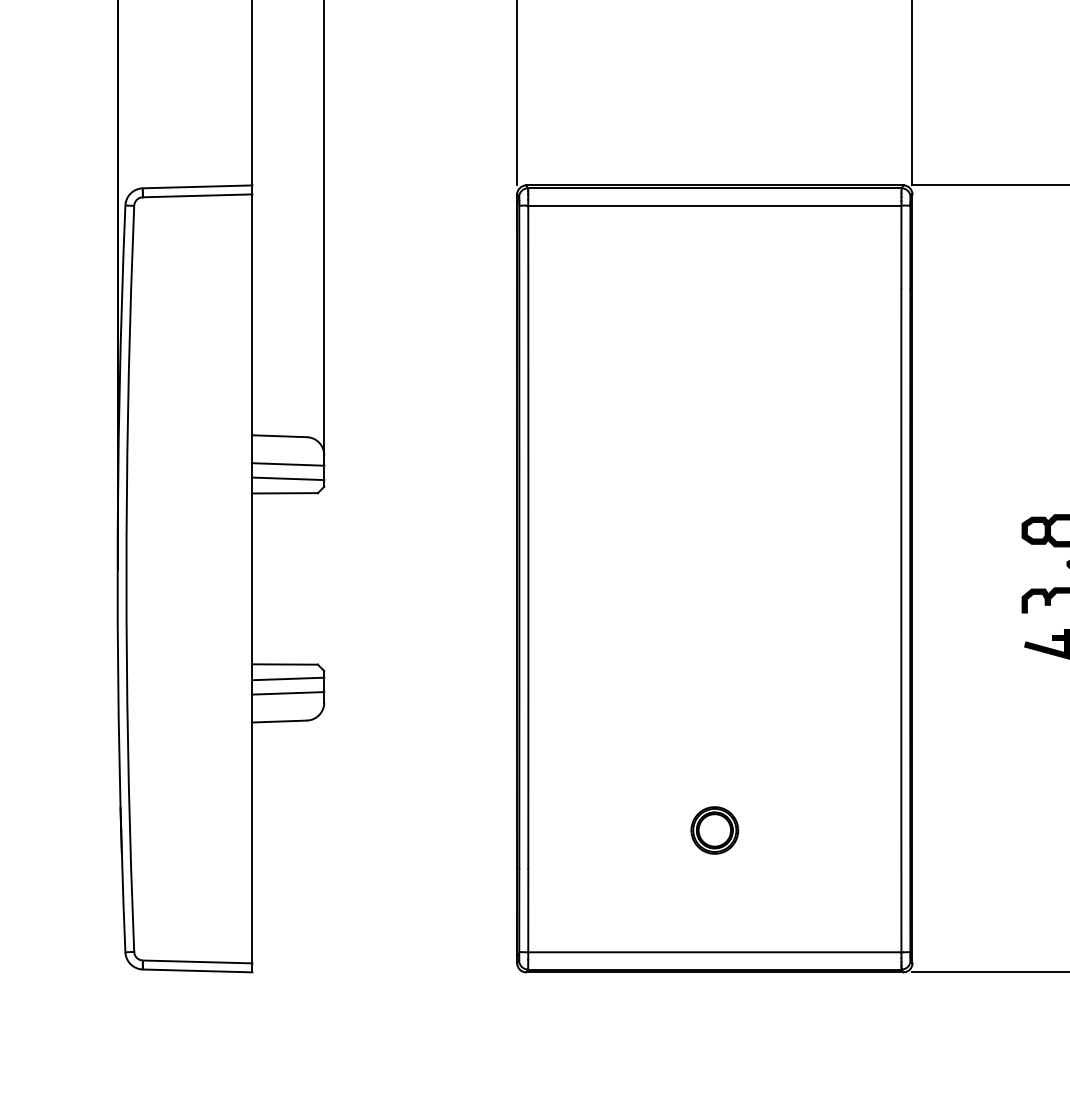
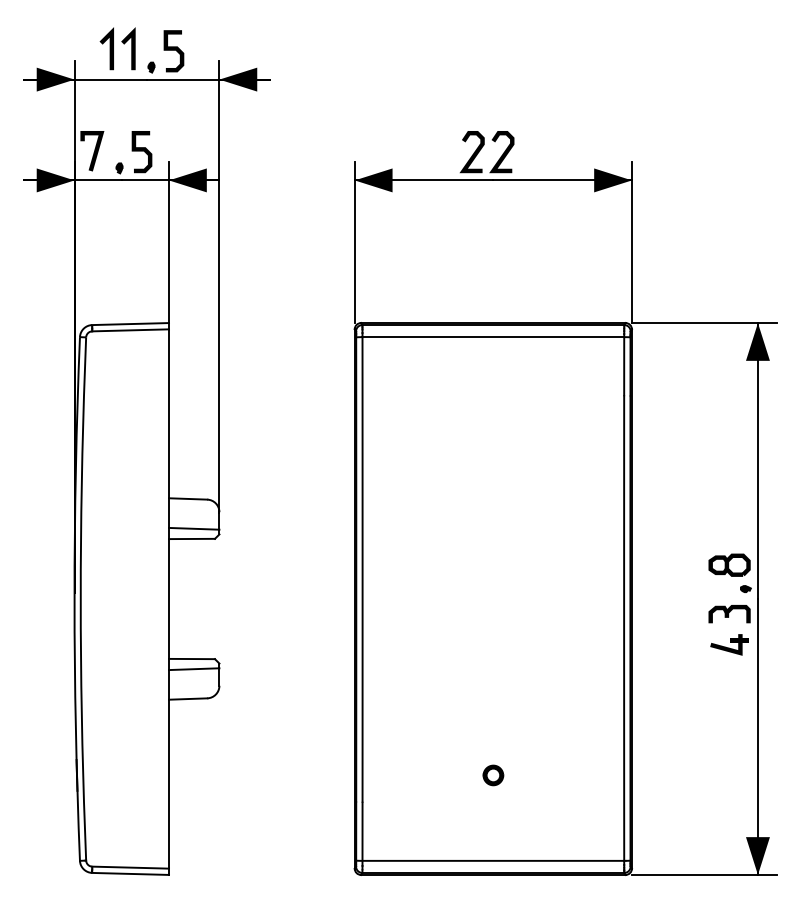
line: (288, 464) -> (194, 518), removed
line: (288, 693) -> (194, 679), removed
part: (715, 830) -> (493, 775), size x0.6

